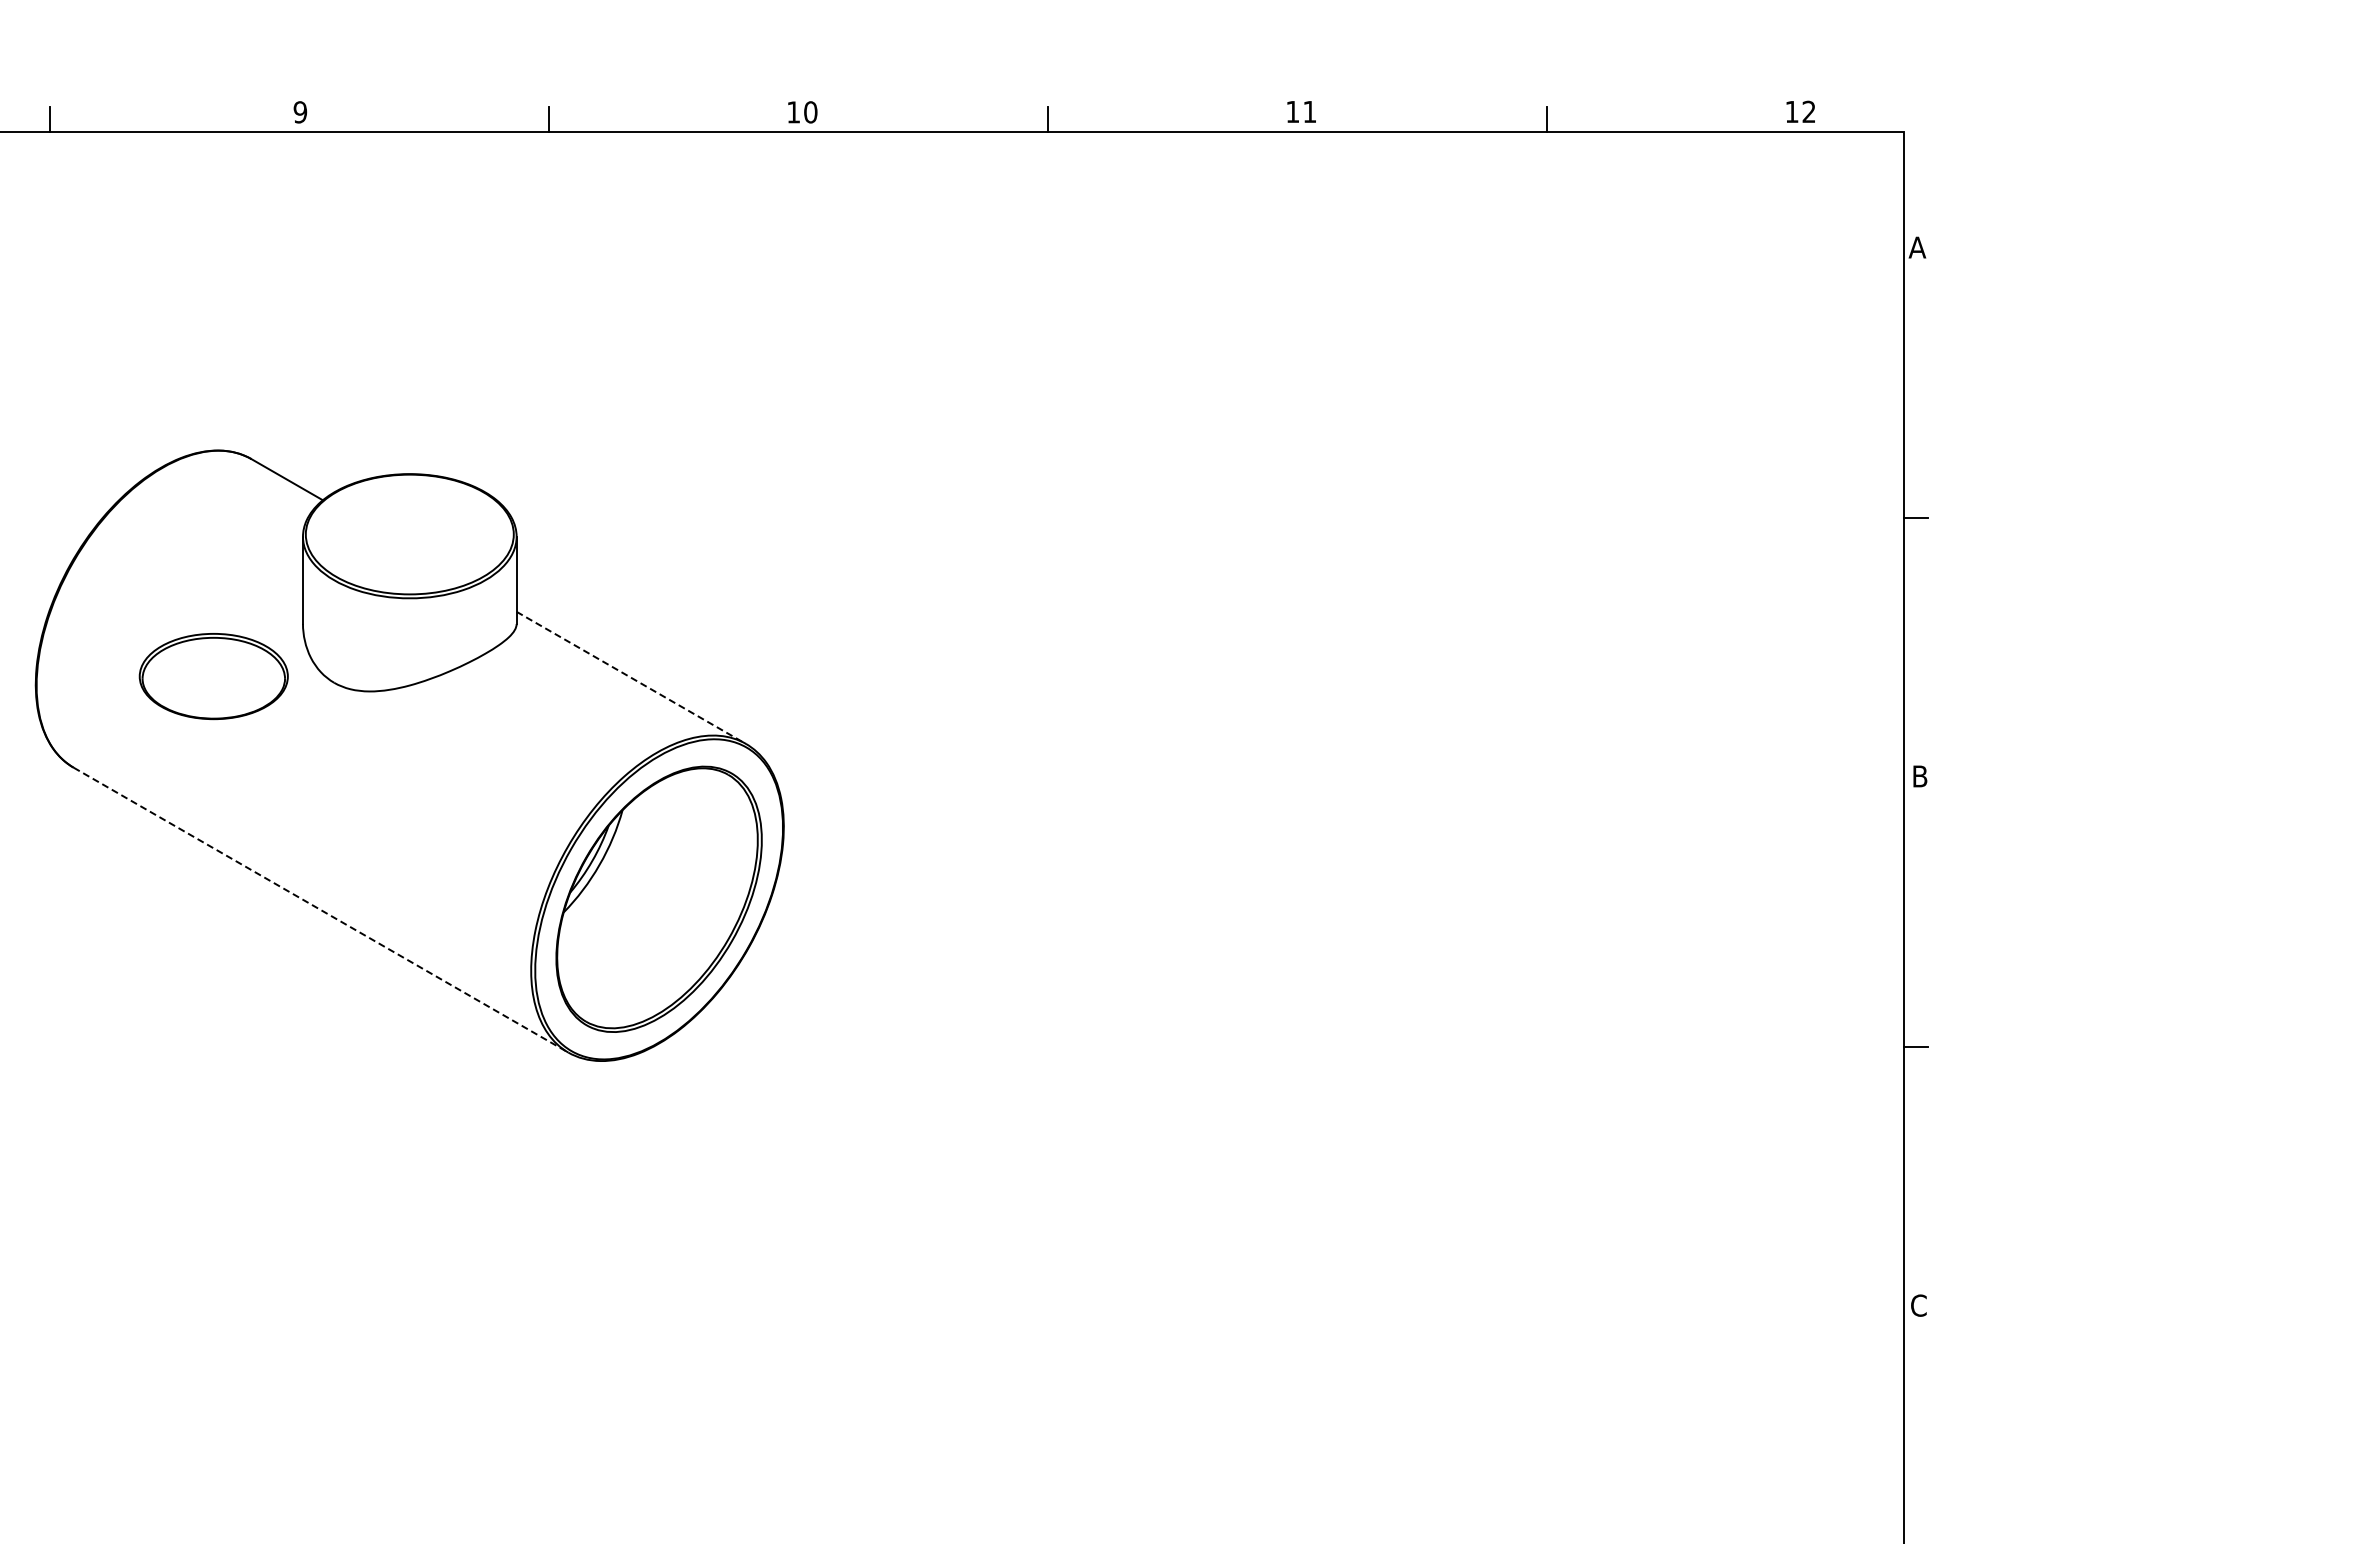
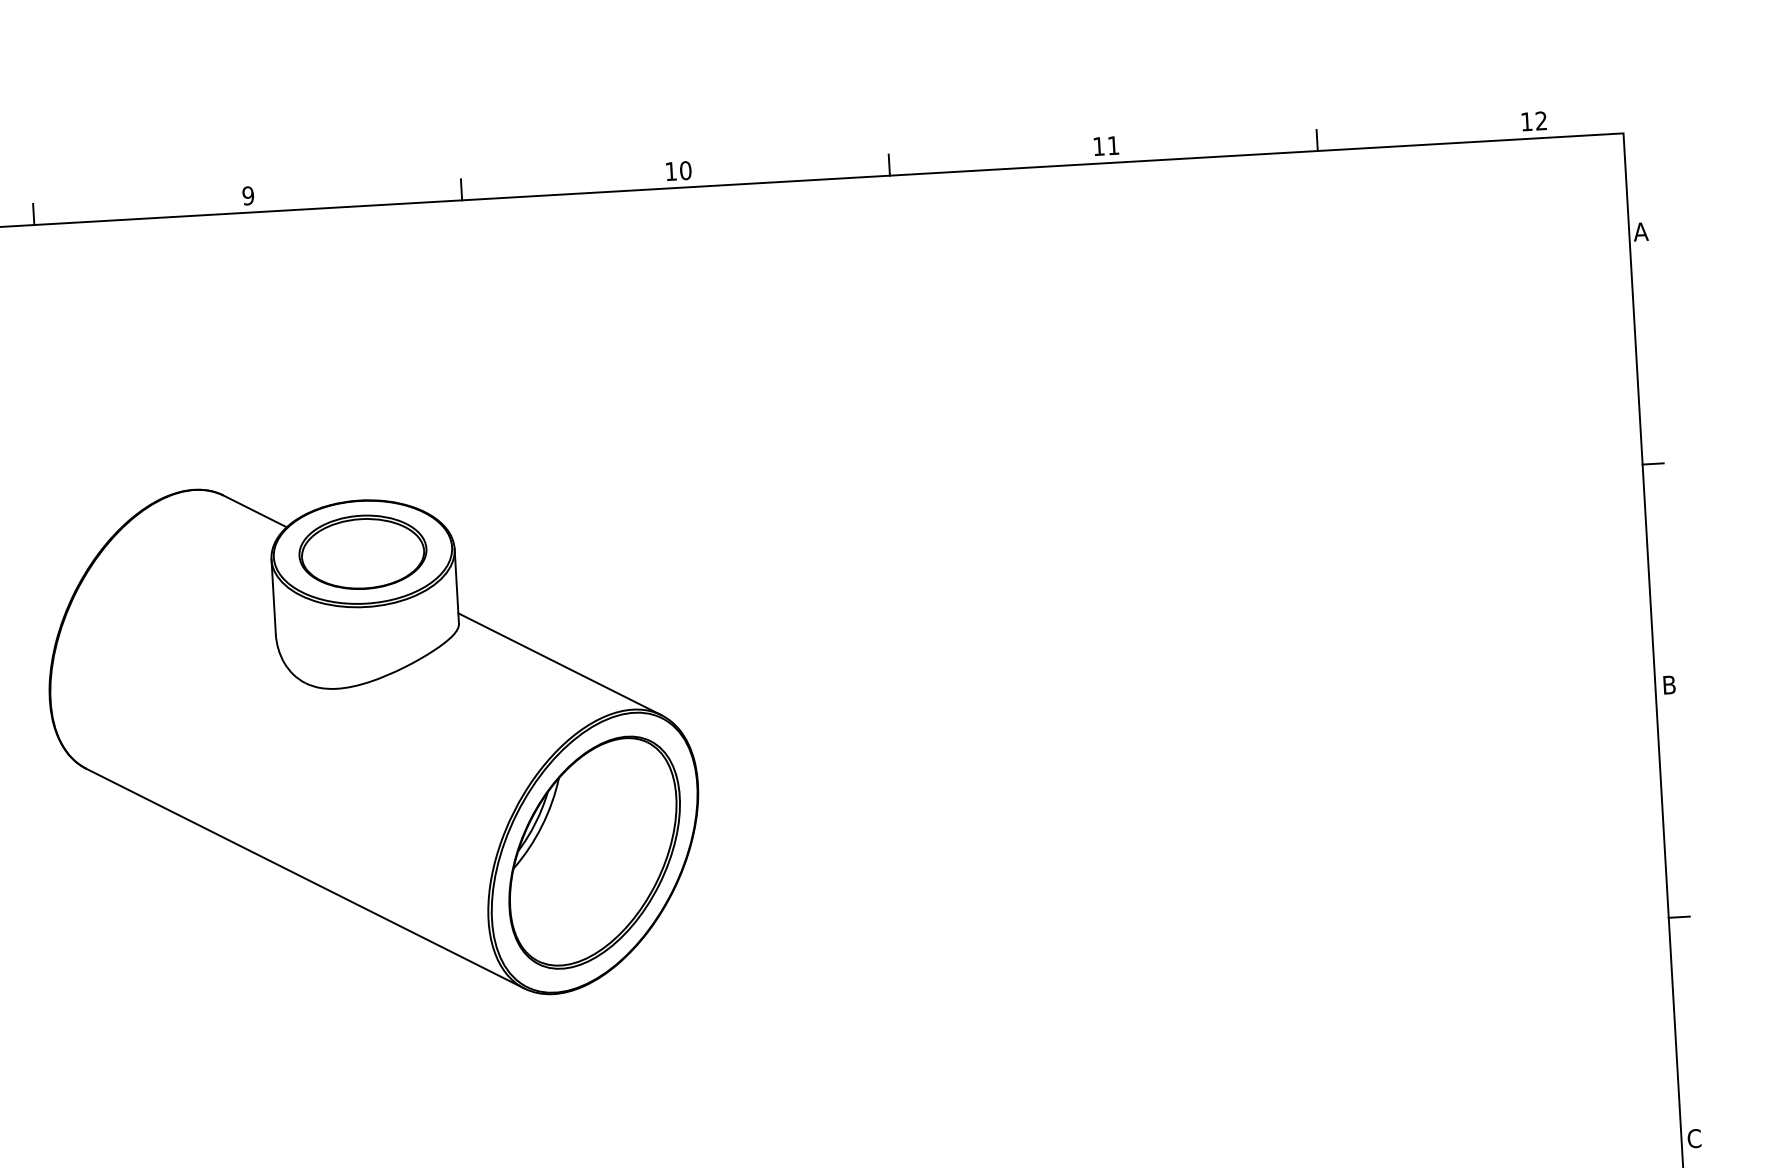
part: (213, 676) -> (362, 552), moved
line: (631, 678) -> (560, 664), dashed -> solid
line: (321, 910) -> (305, 878), dashed -> solid

